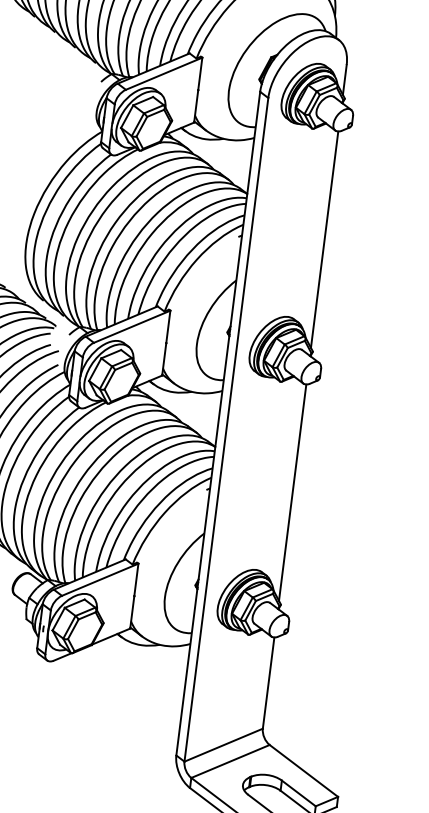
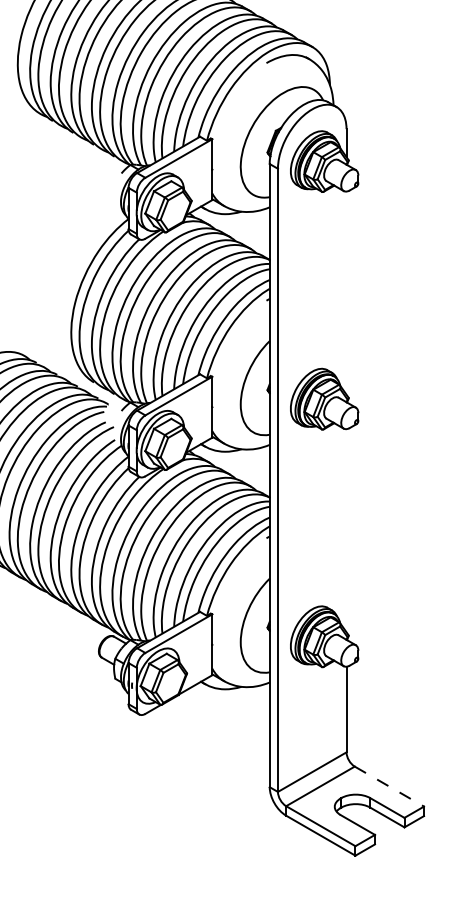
line: (324, 238) -> (346, 292), removed
line: (292, 492) -> (346, 530), removed
line: (304, 770) -> (389, 786), solid -> dashed

